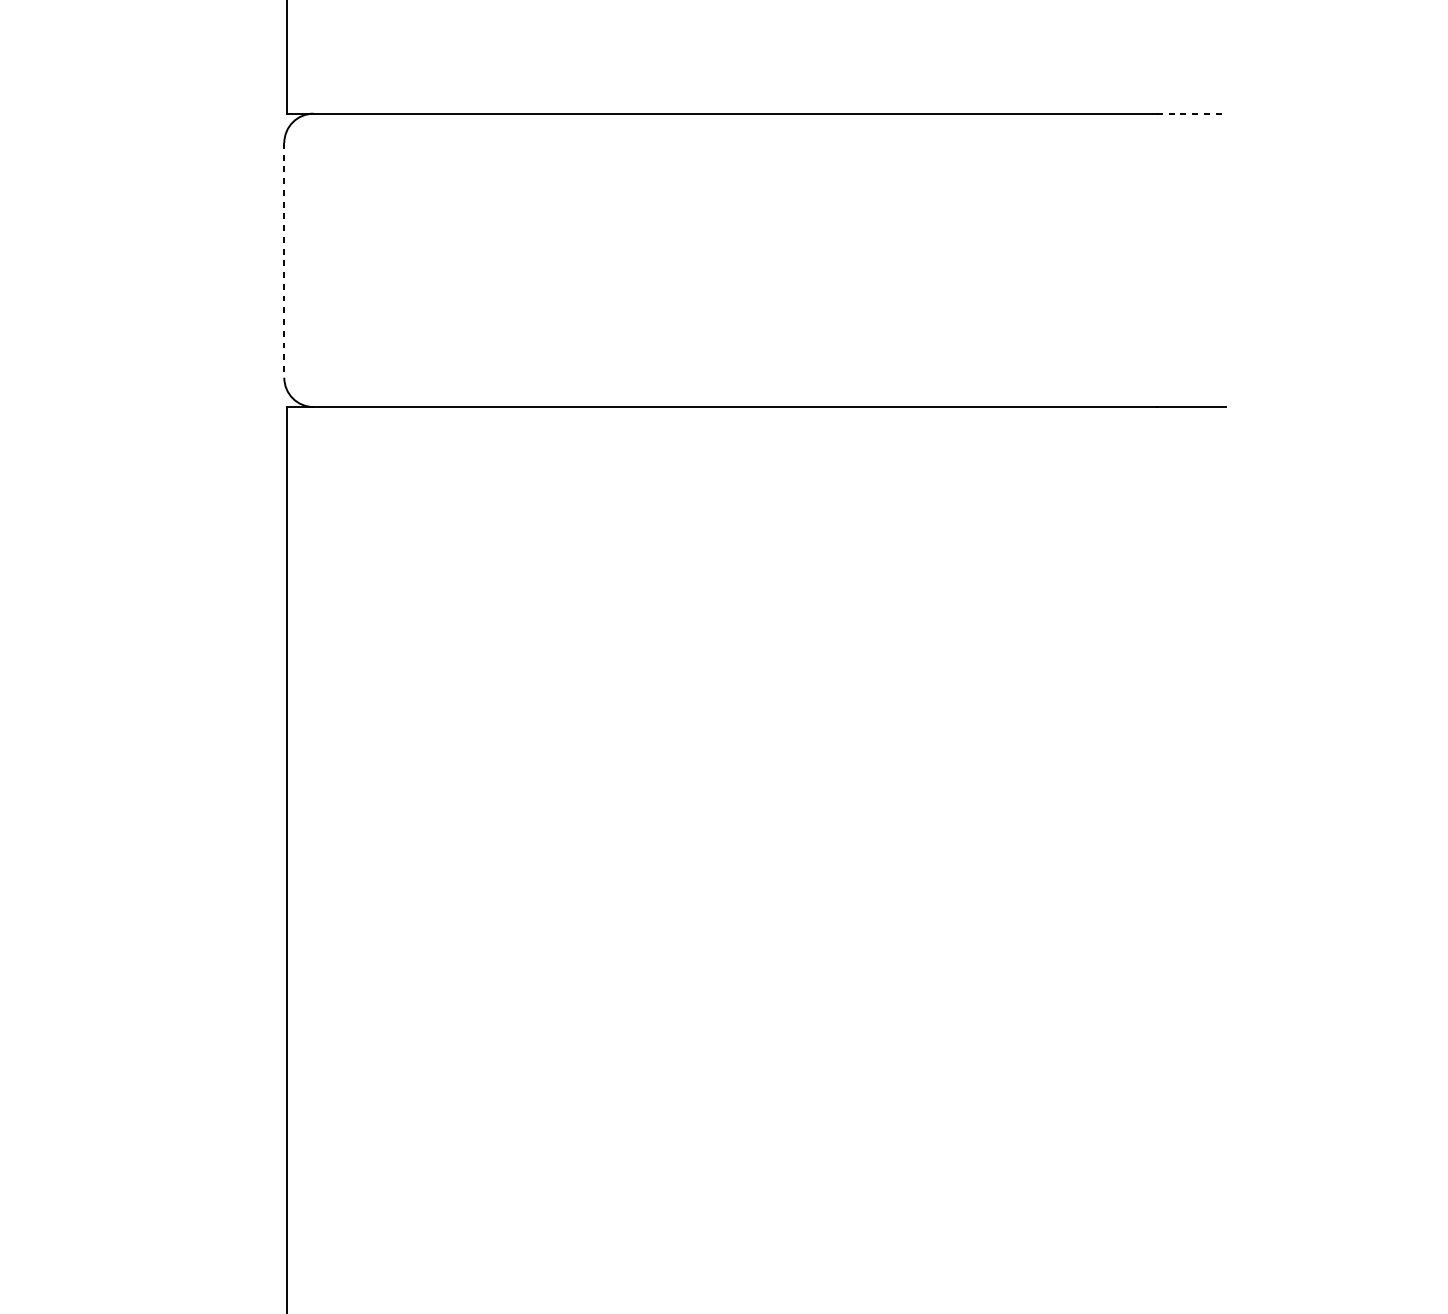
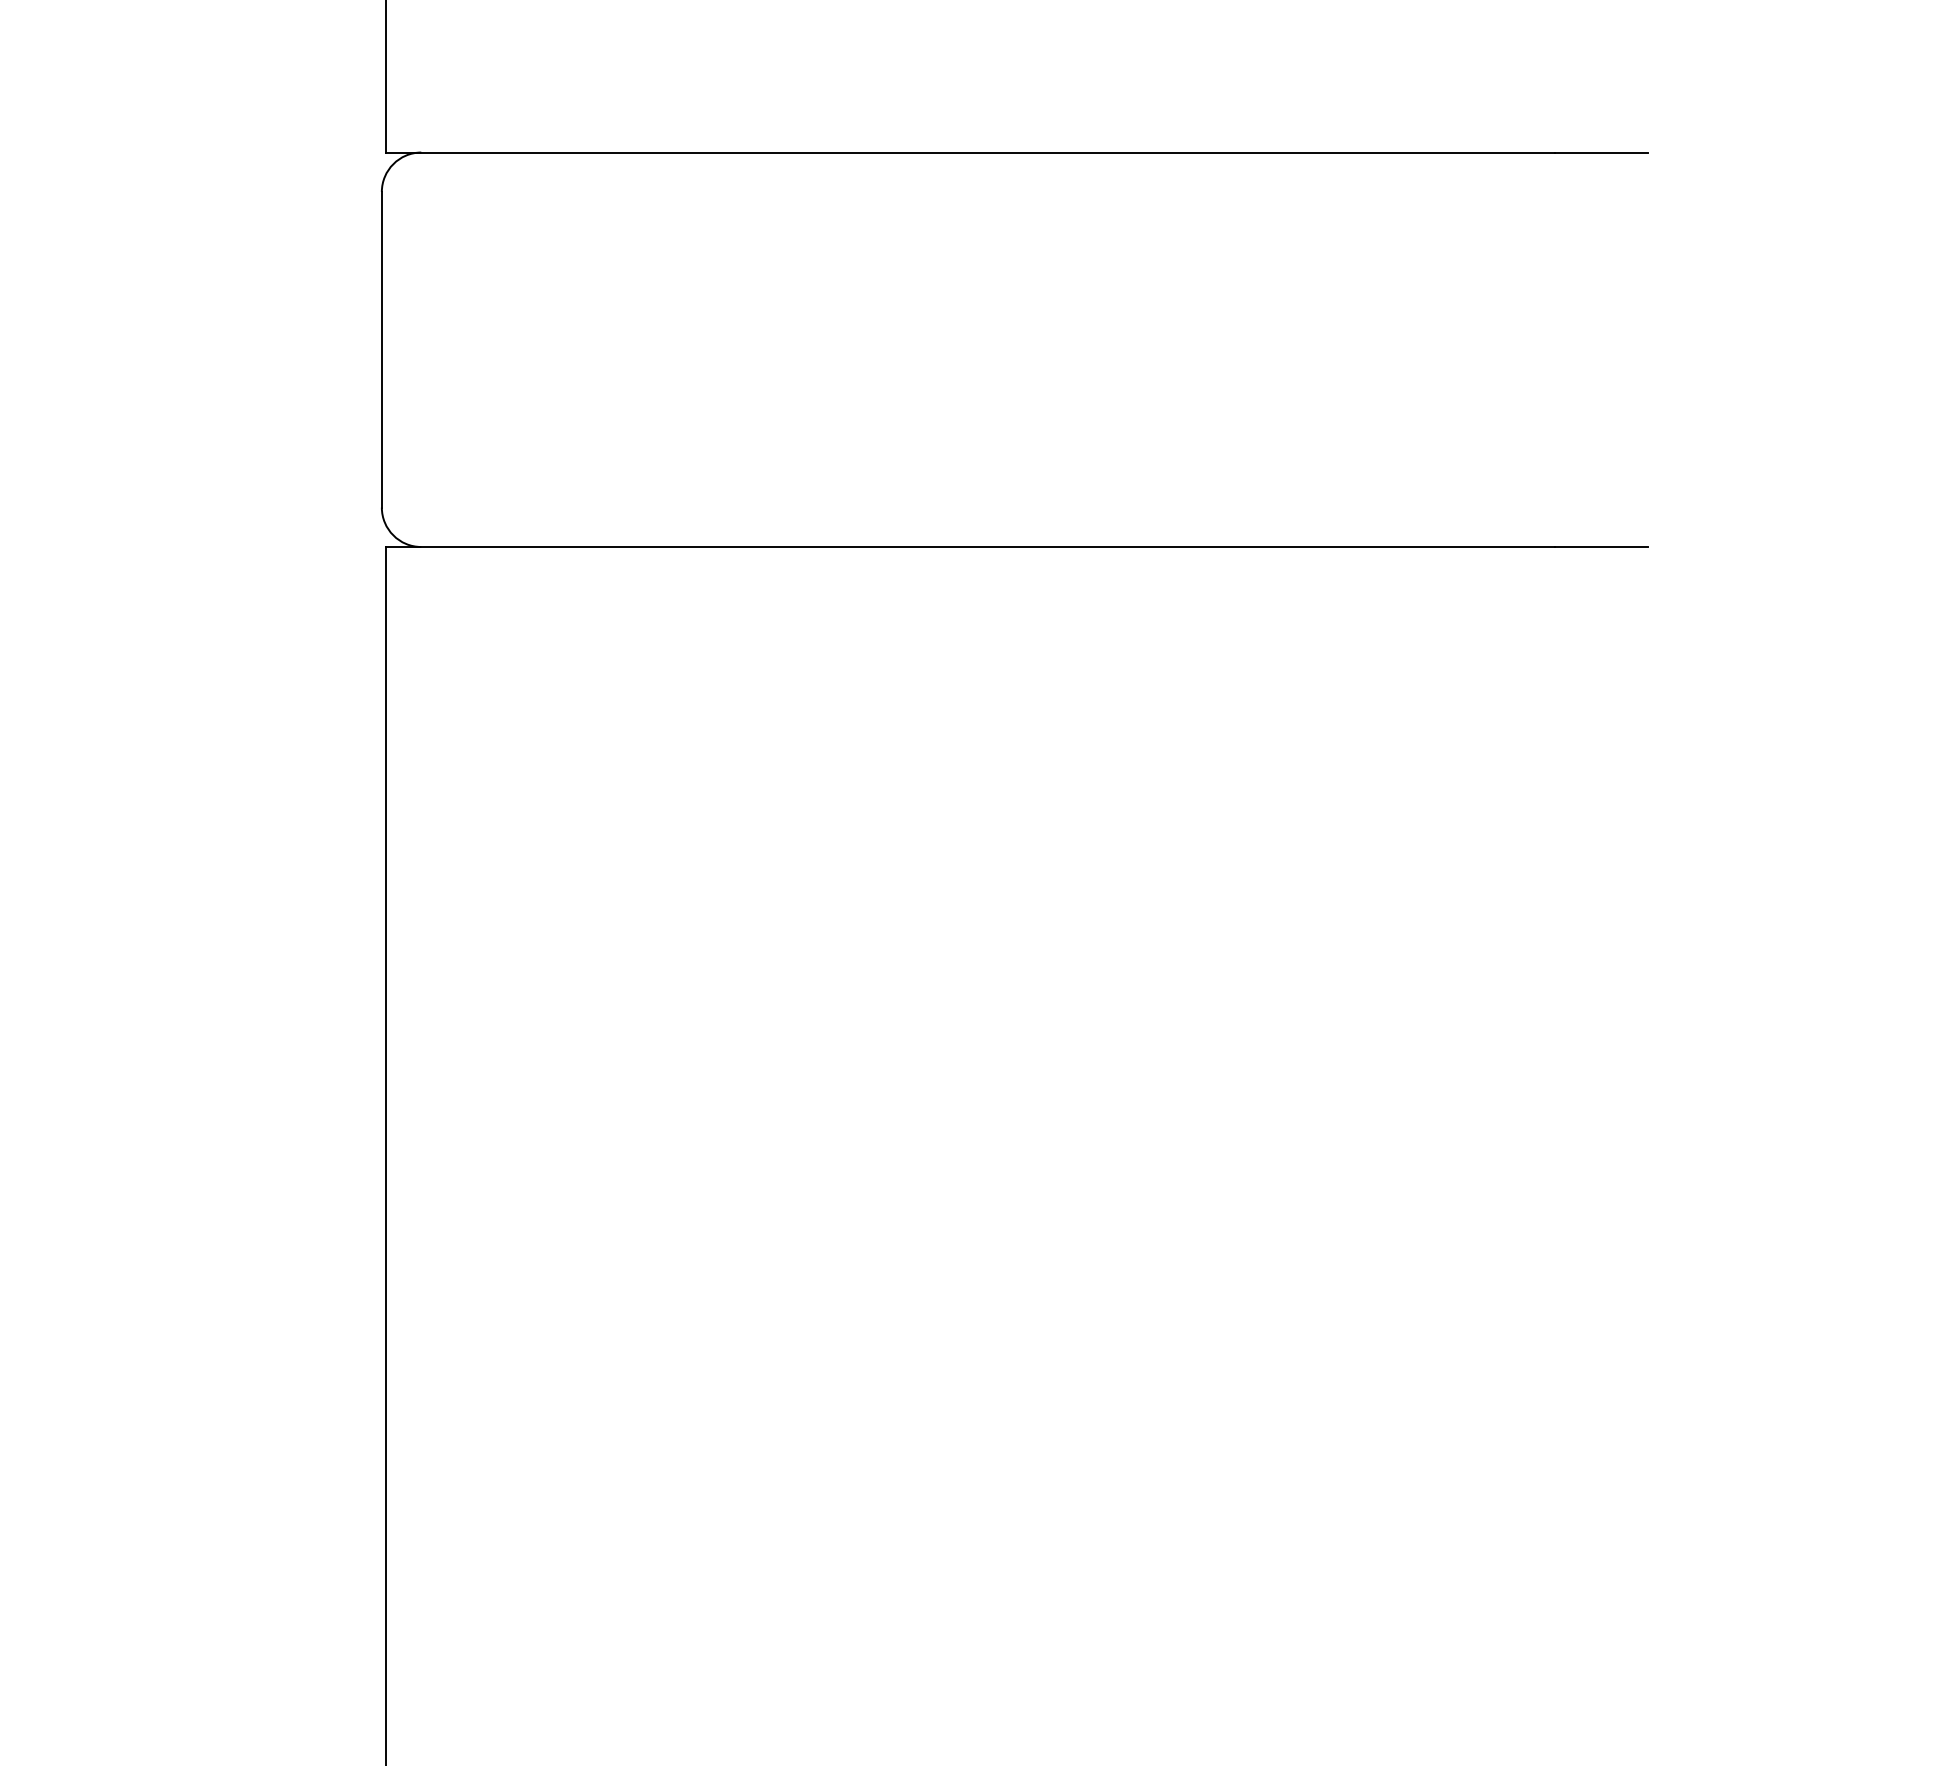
line: (1191, 113) -> (1601, 152), dashed -> solid
line: (284, 260) -> (381, 349), dashed -> solid

